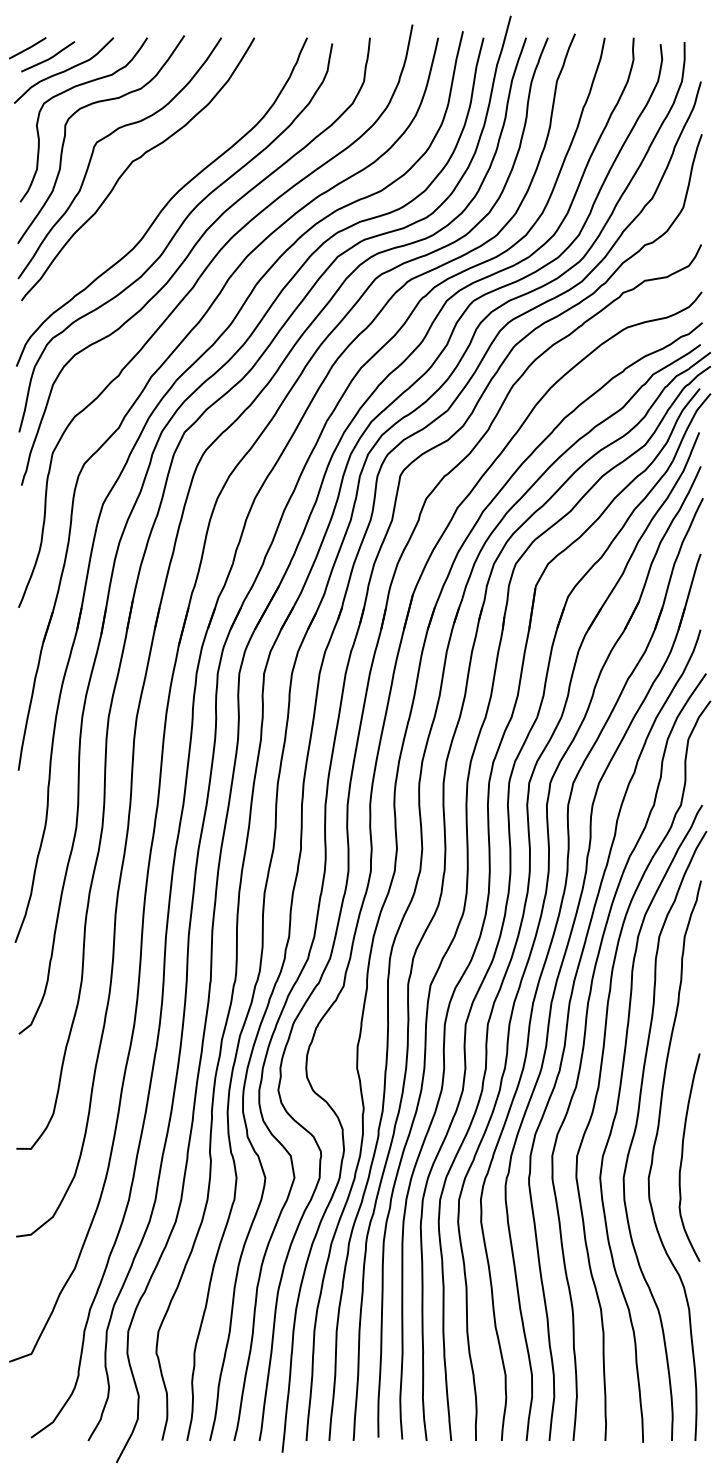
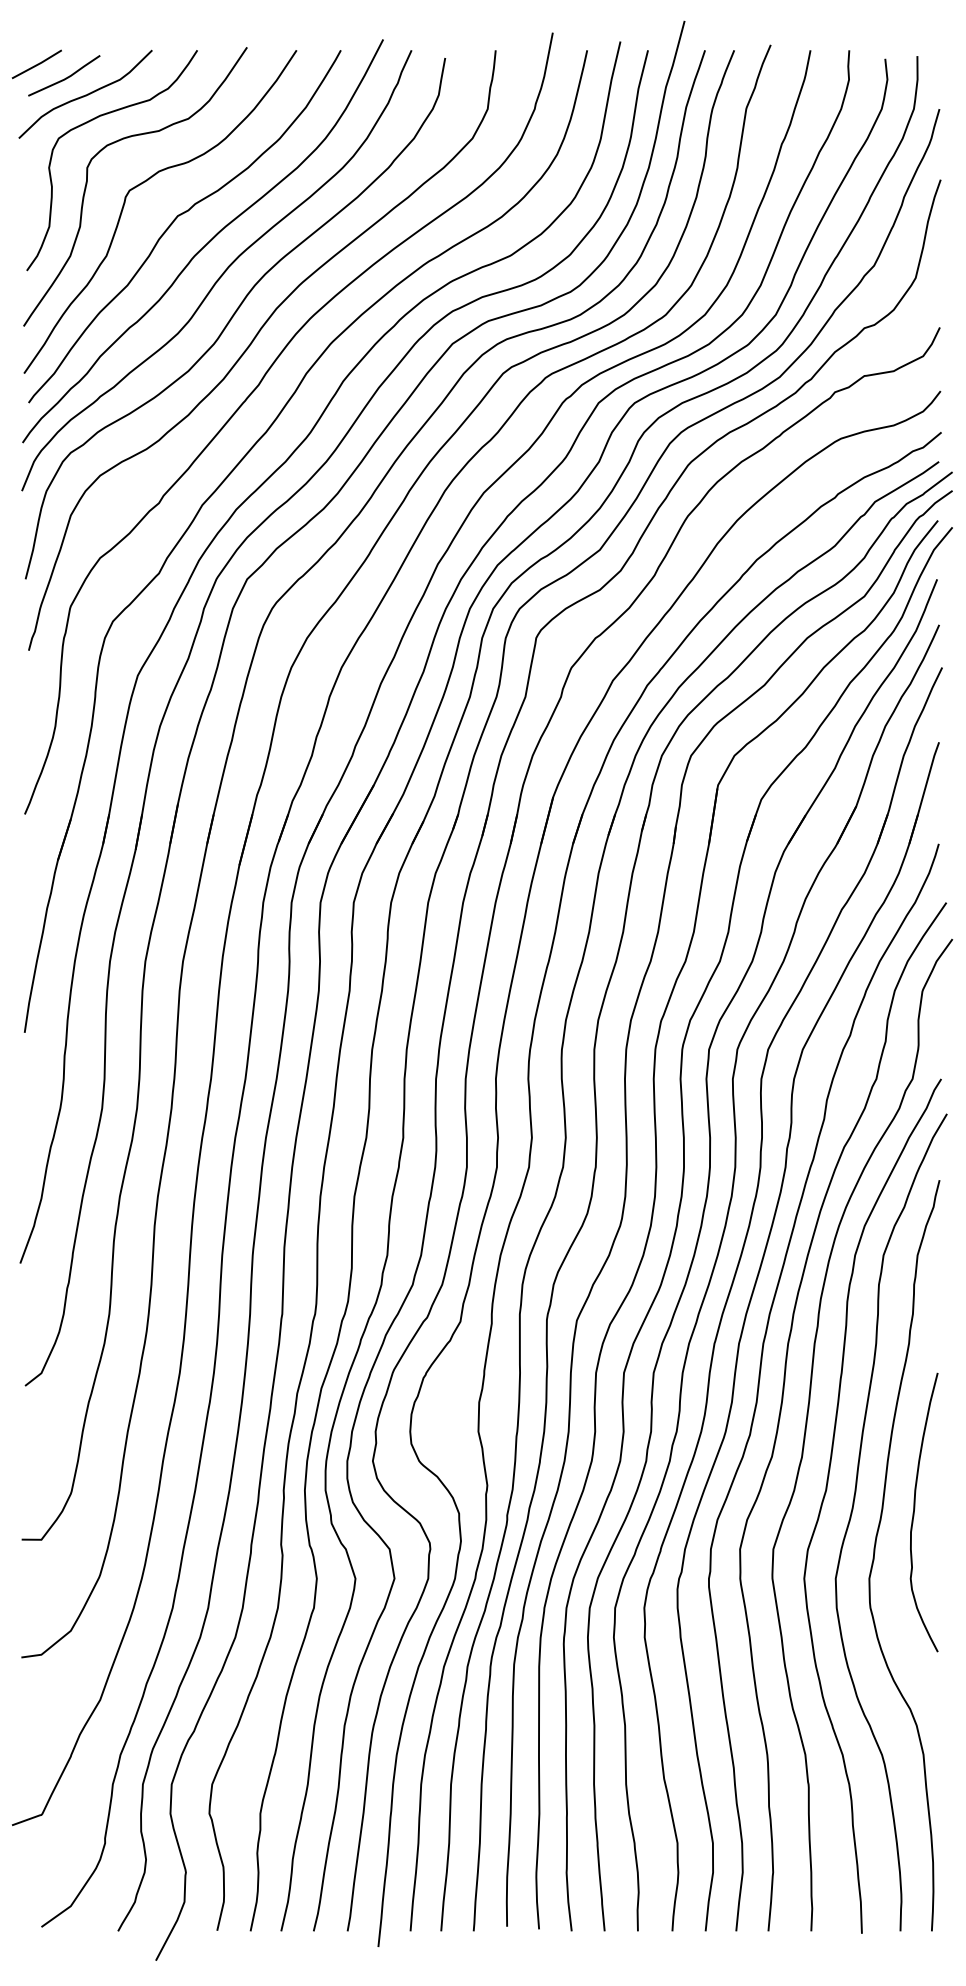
curve: (153, 182) -> (205, 244), added
curve: (683, 1154) -> (915, 1508), moved

